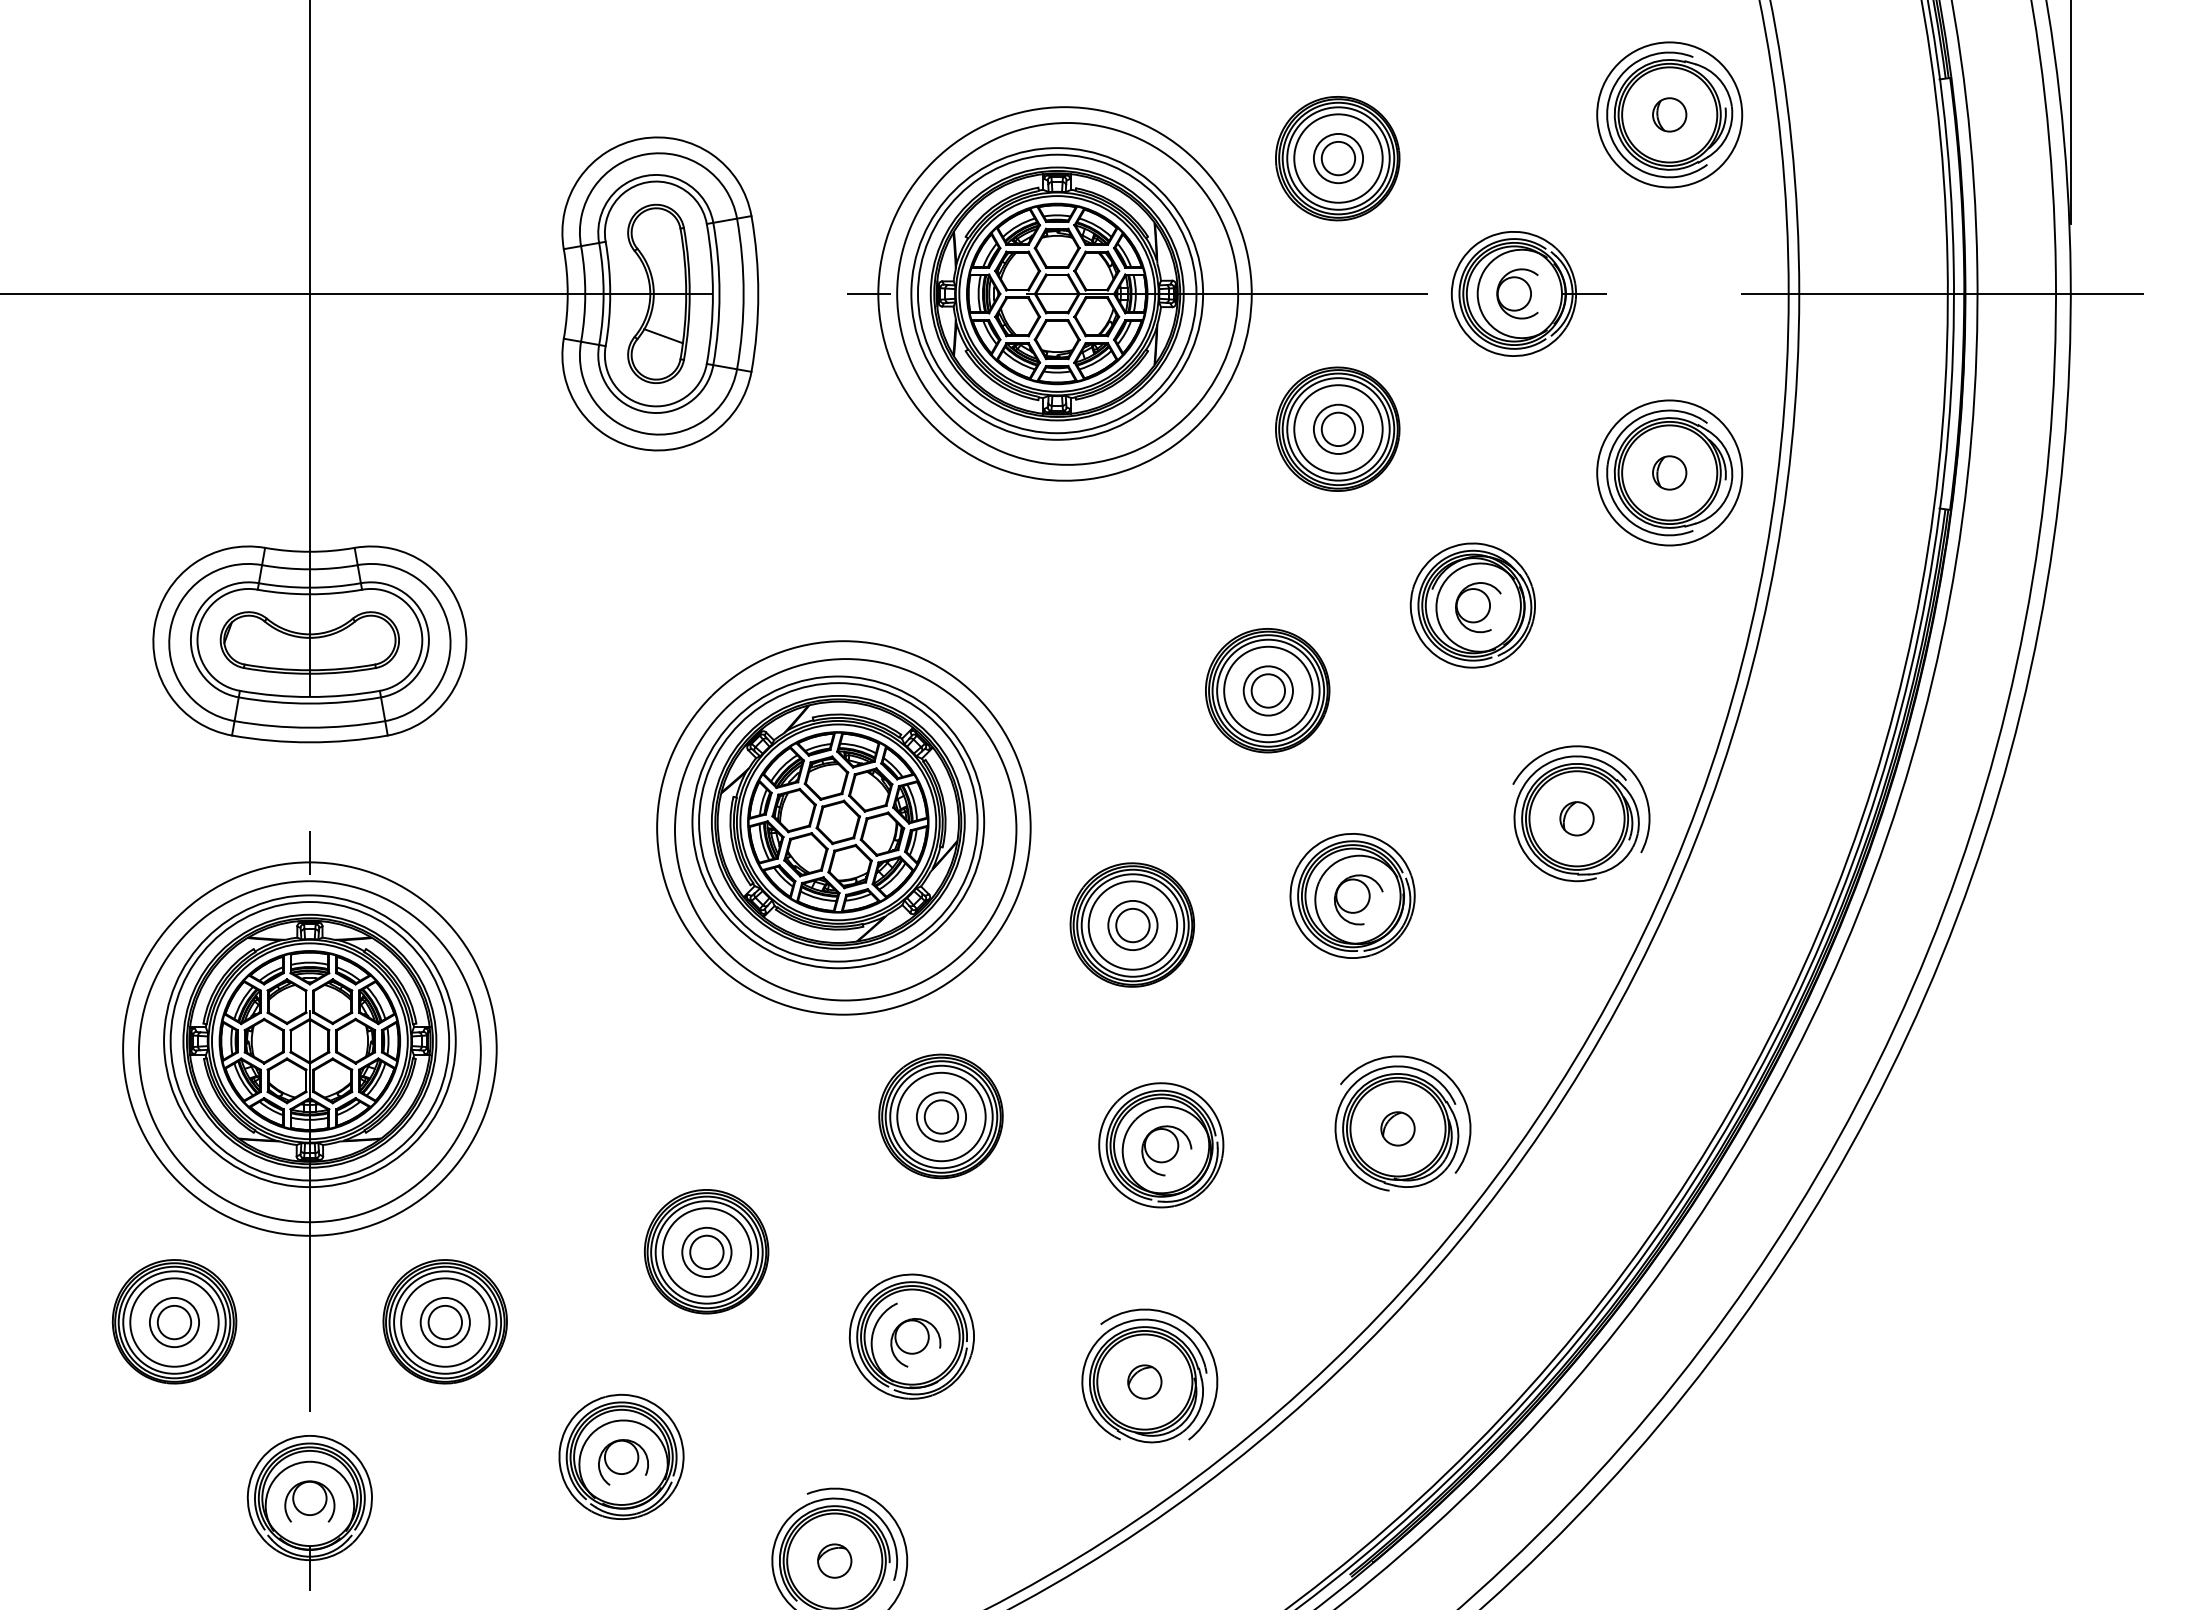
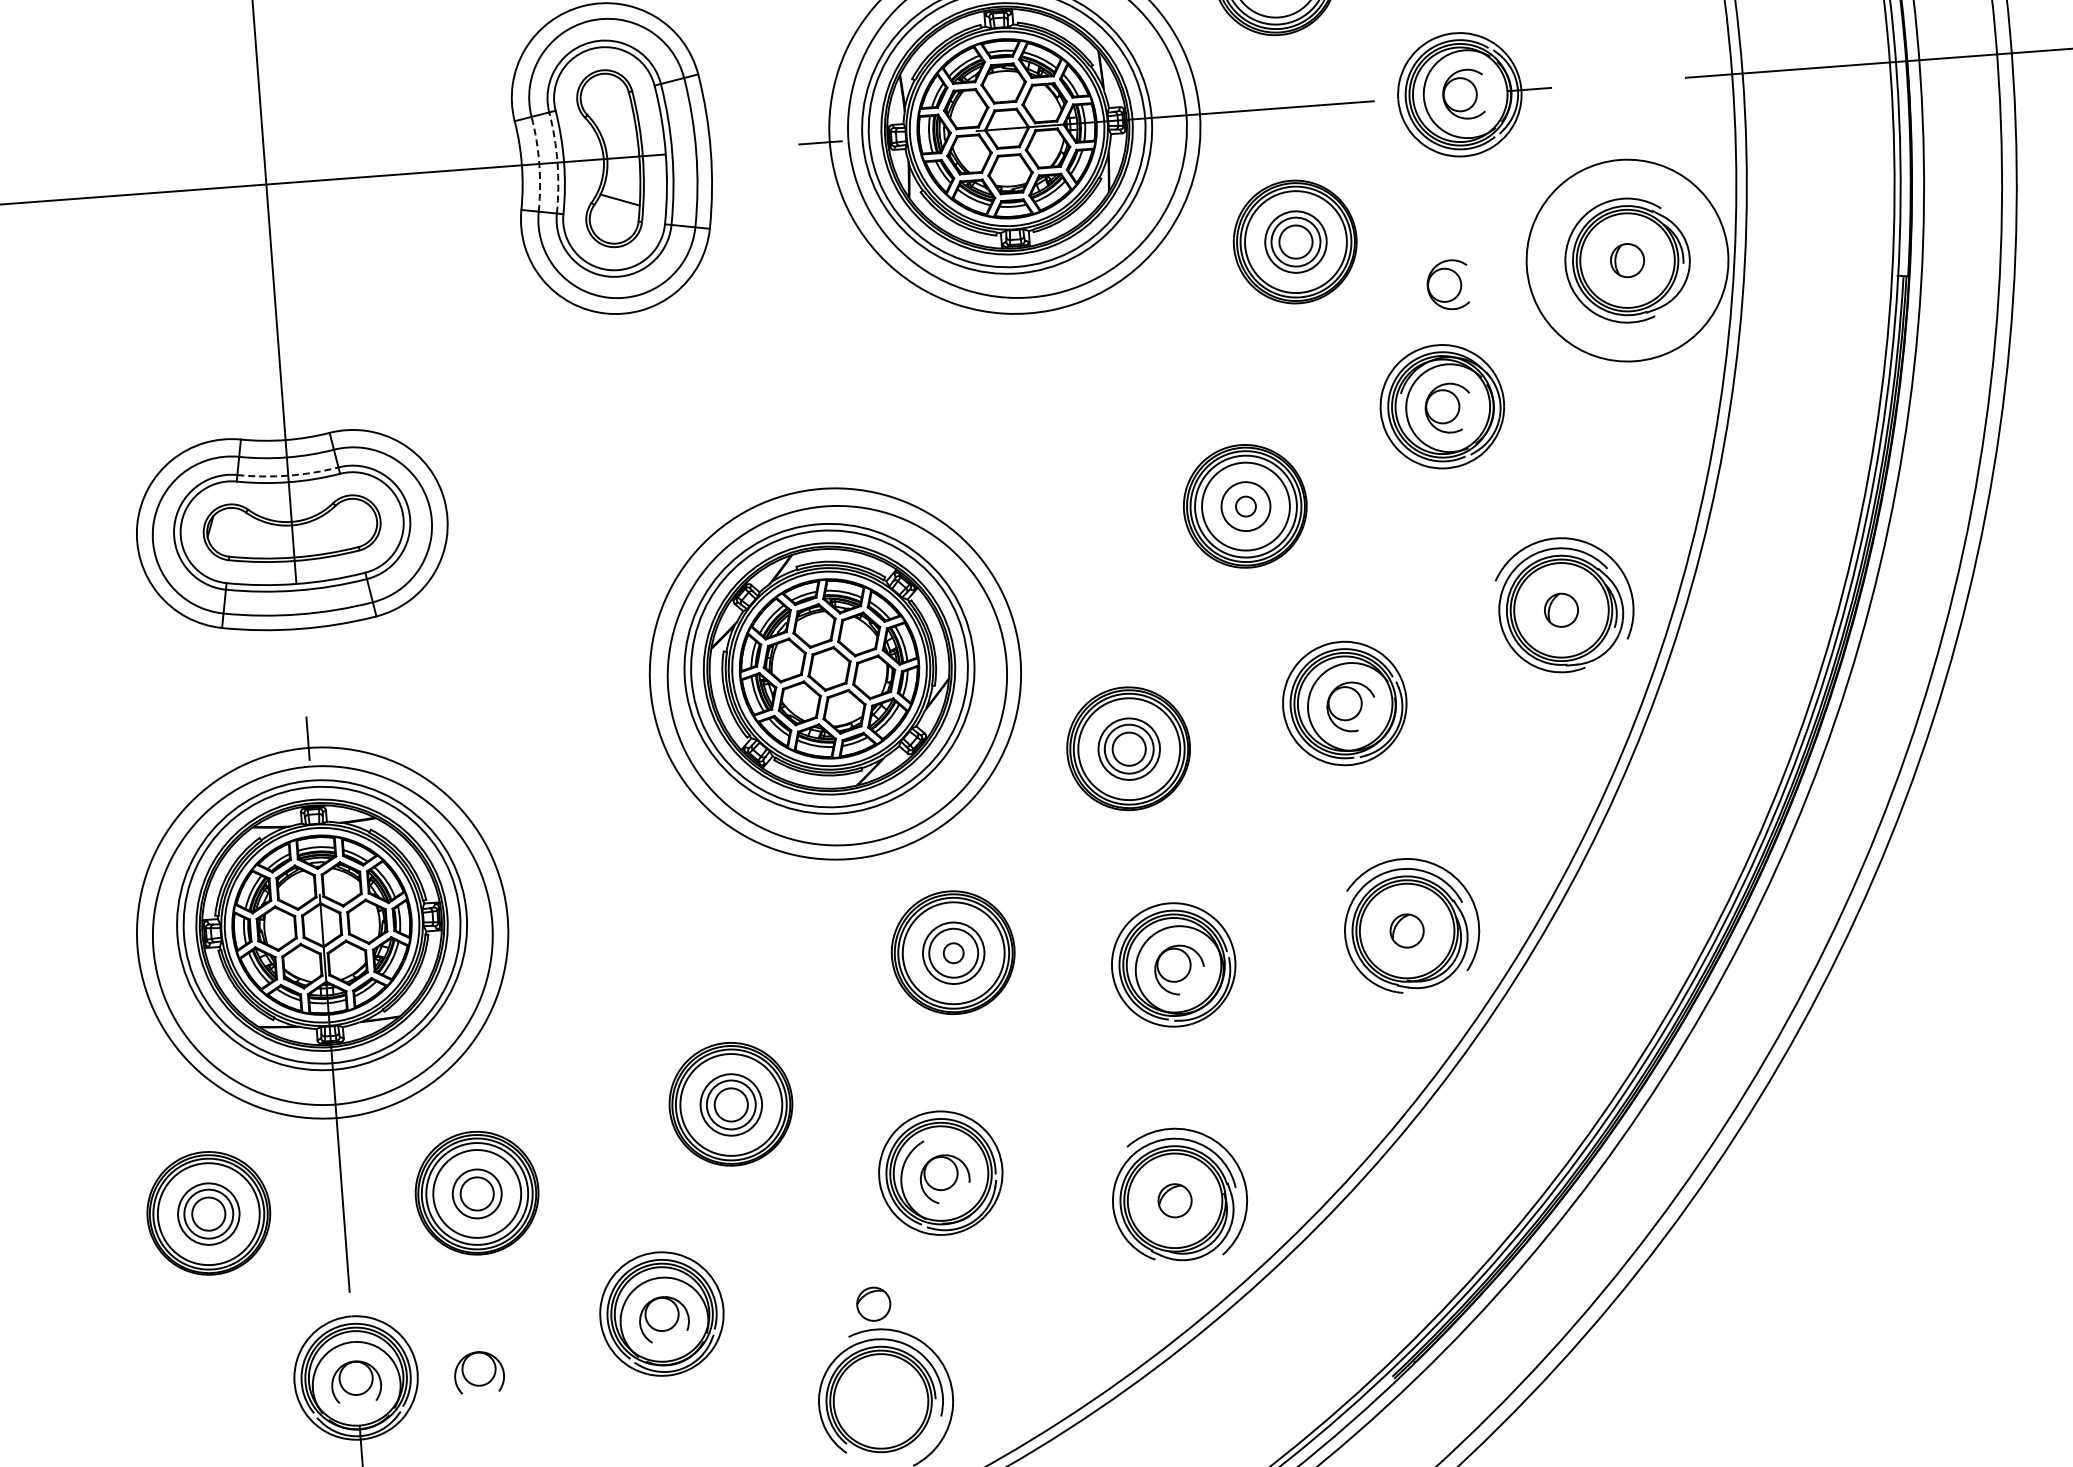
arc: (585, 293) -> (539, 163), solid -> dashed
arc: (603, 293) -> (557, 162), solid -> dashed
circle: (1338, 429) -> (1296, 242), size x0.7
circle: (1669, 472) -> (1627, 260), size x1.4
part: (1487, 483) -> (1447, 284), added
arc: (309, 587) -> (287, 475), solid -> dashed
circle: (1268, 690) -> (1246, 506), size x0.6
circle: (1132, 925) -> (1128, 749), size x0.7
circle: (941, 1116) -> (953, 952), size x0.6
circle: (941, 1116) -> (953, 952), size x0.7
circle: (706, 1252) -> (730, 1105), size x0.7
circle: (174, 1322) -> (208, 1214), size x0.7
part: (433, 1501) -> (478, 1372), added
part: (834, 1560) -> (873, 1303), moved

